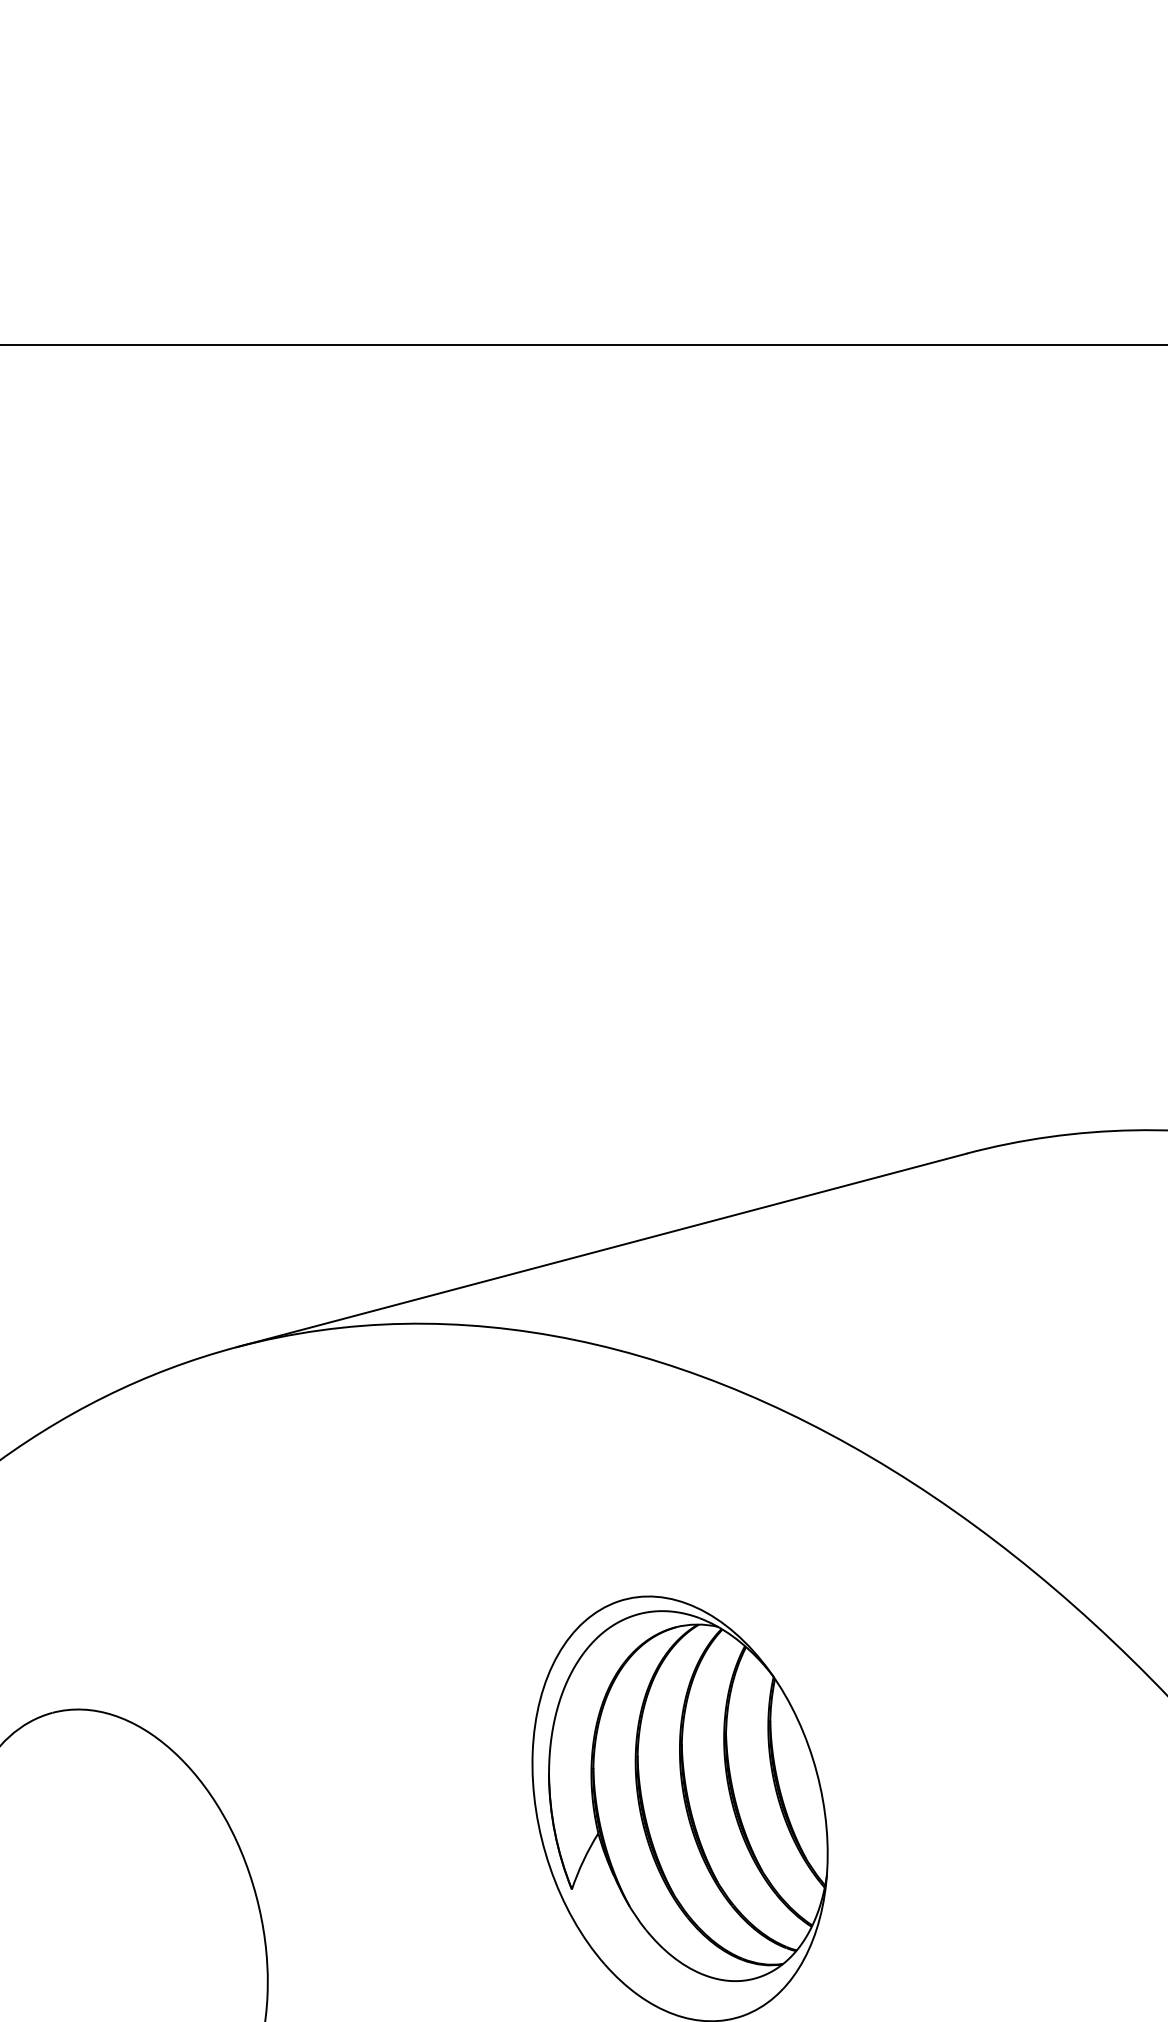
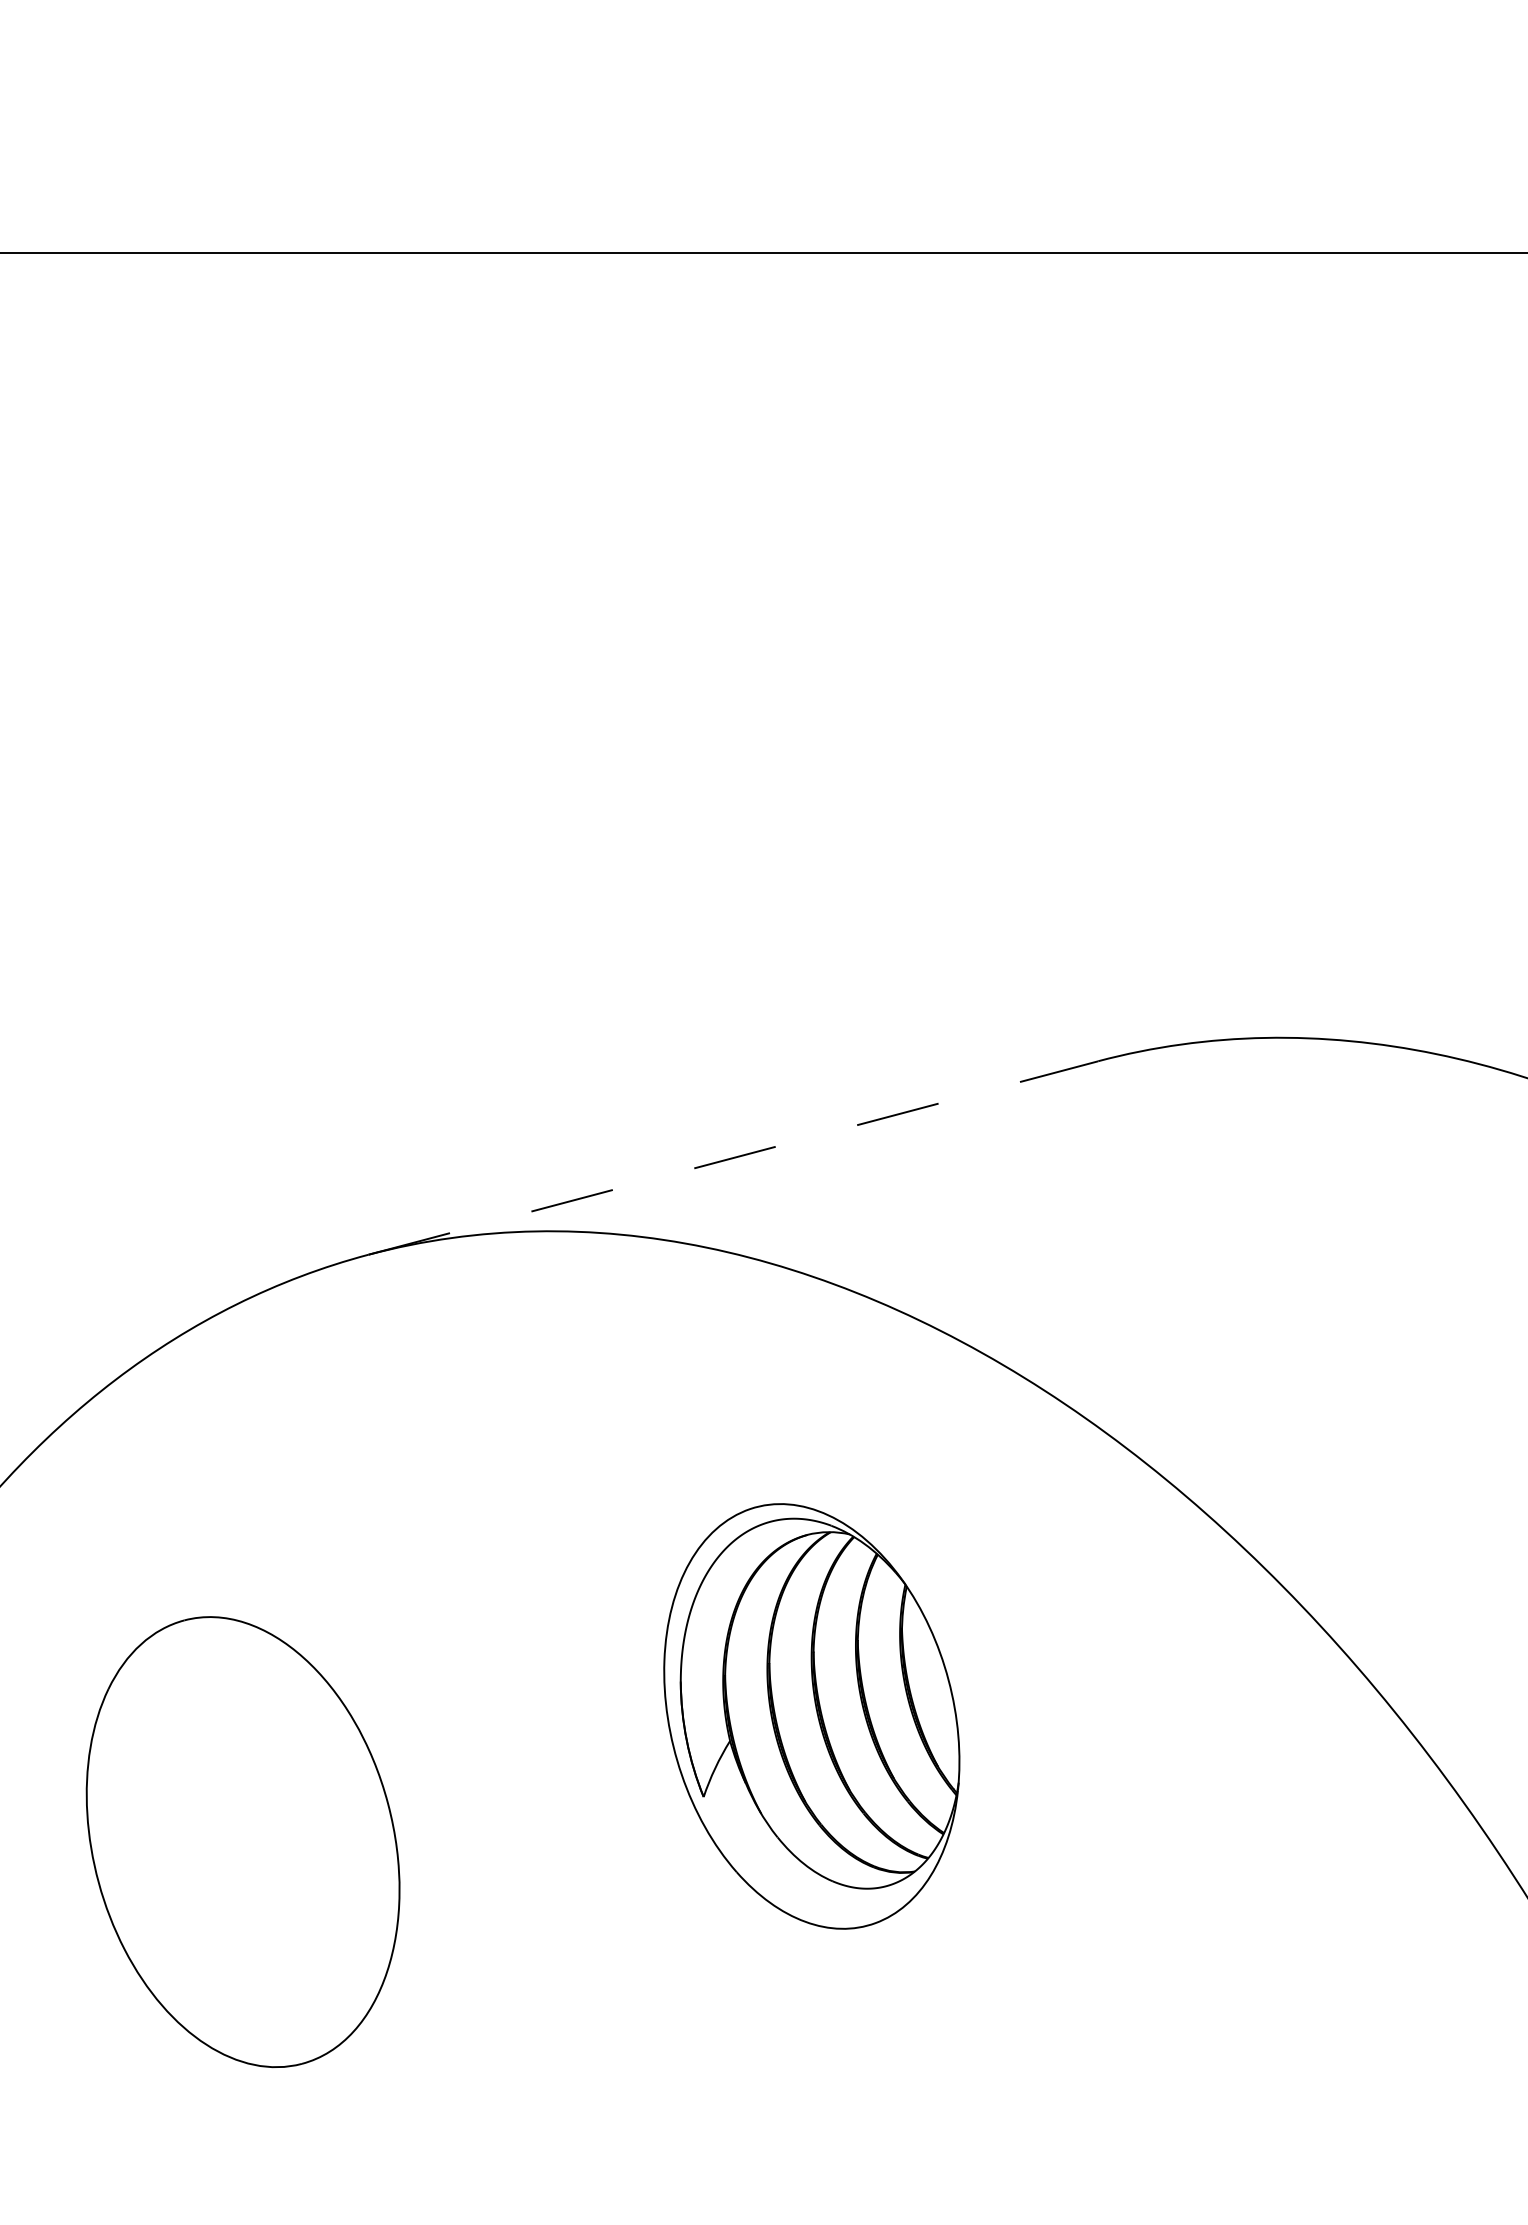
line: (601, 1249) -> (733, 1157), solid -> dashed

